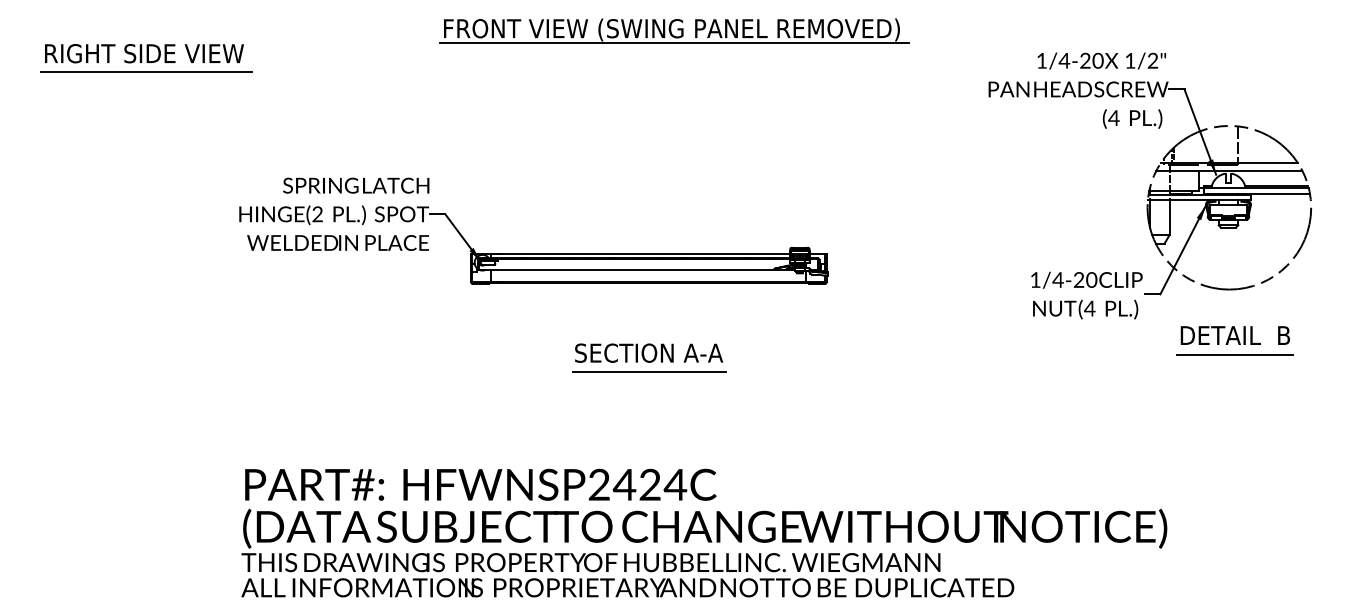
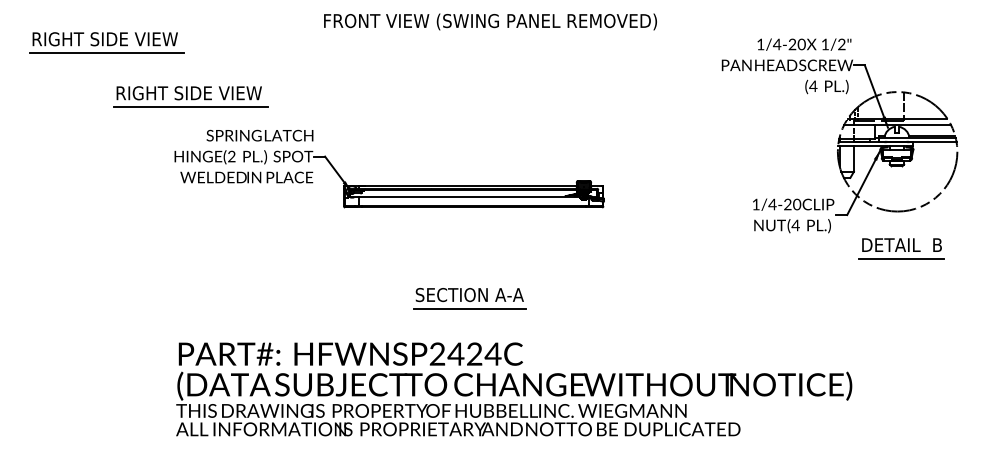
line: (674, 43) -> (492, 31), removed
part: (261, 132) -> (190, 96), added
part: (648, 357) -> (469, 298), moved

